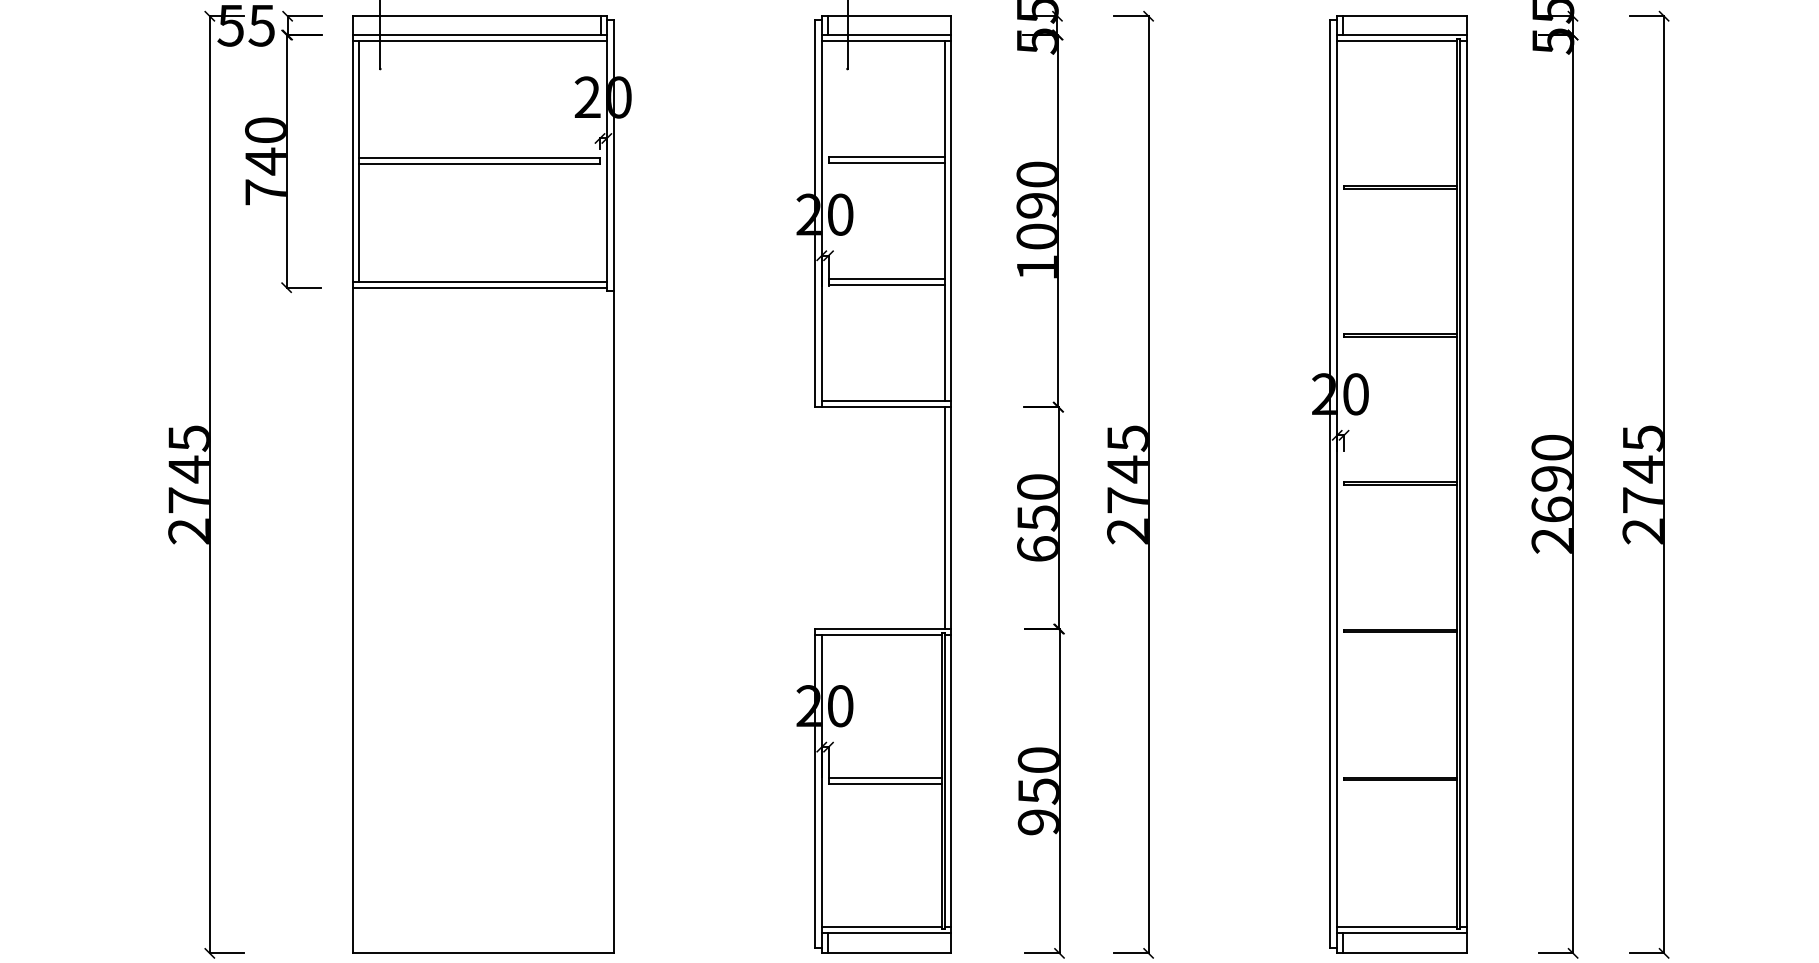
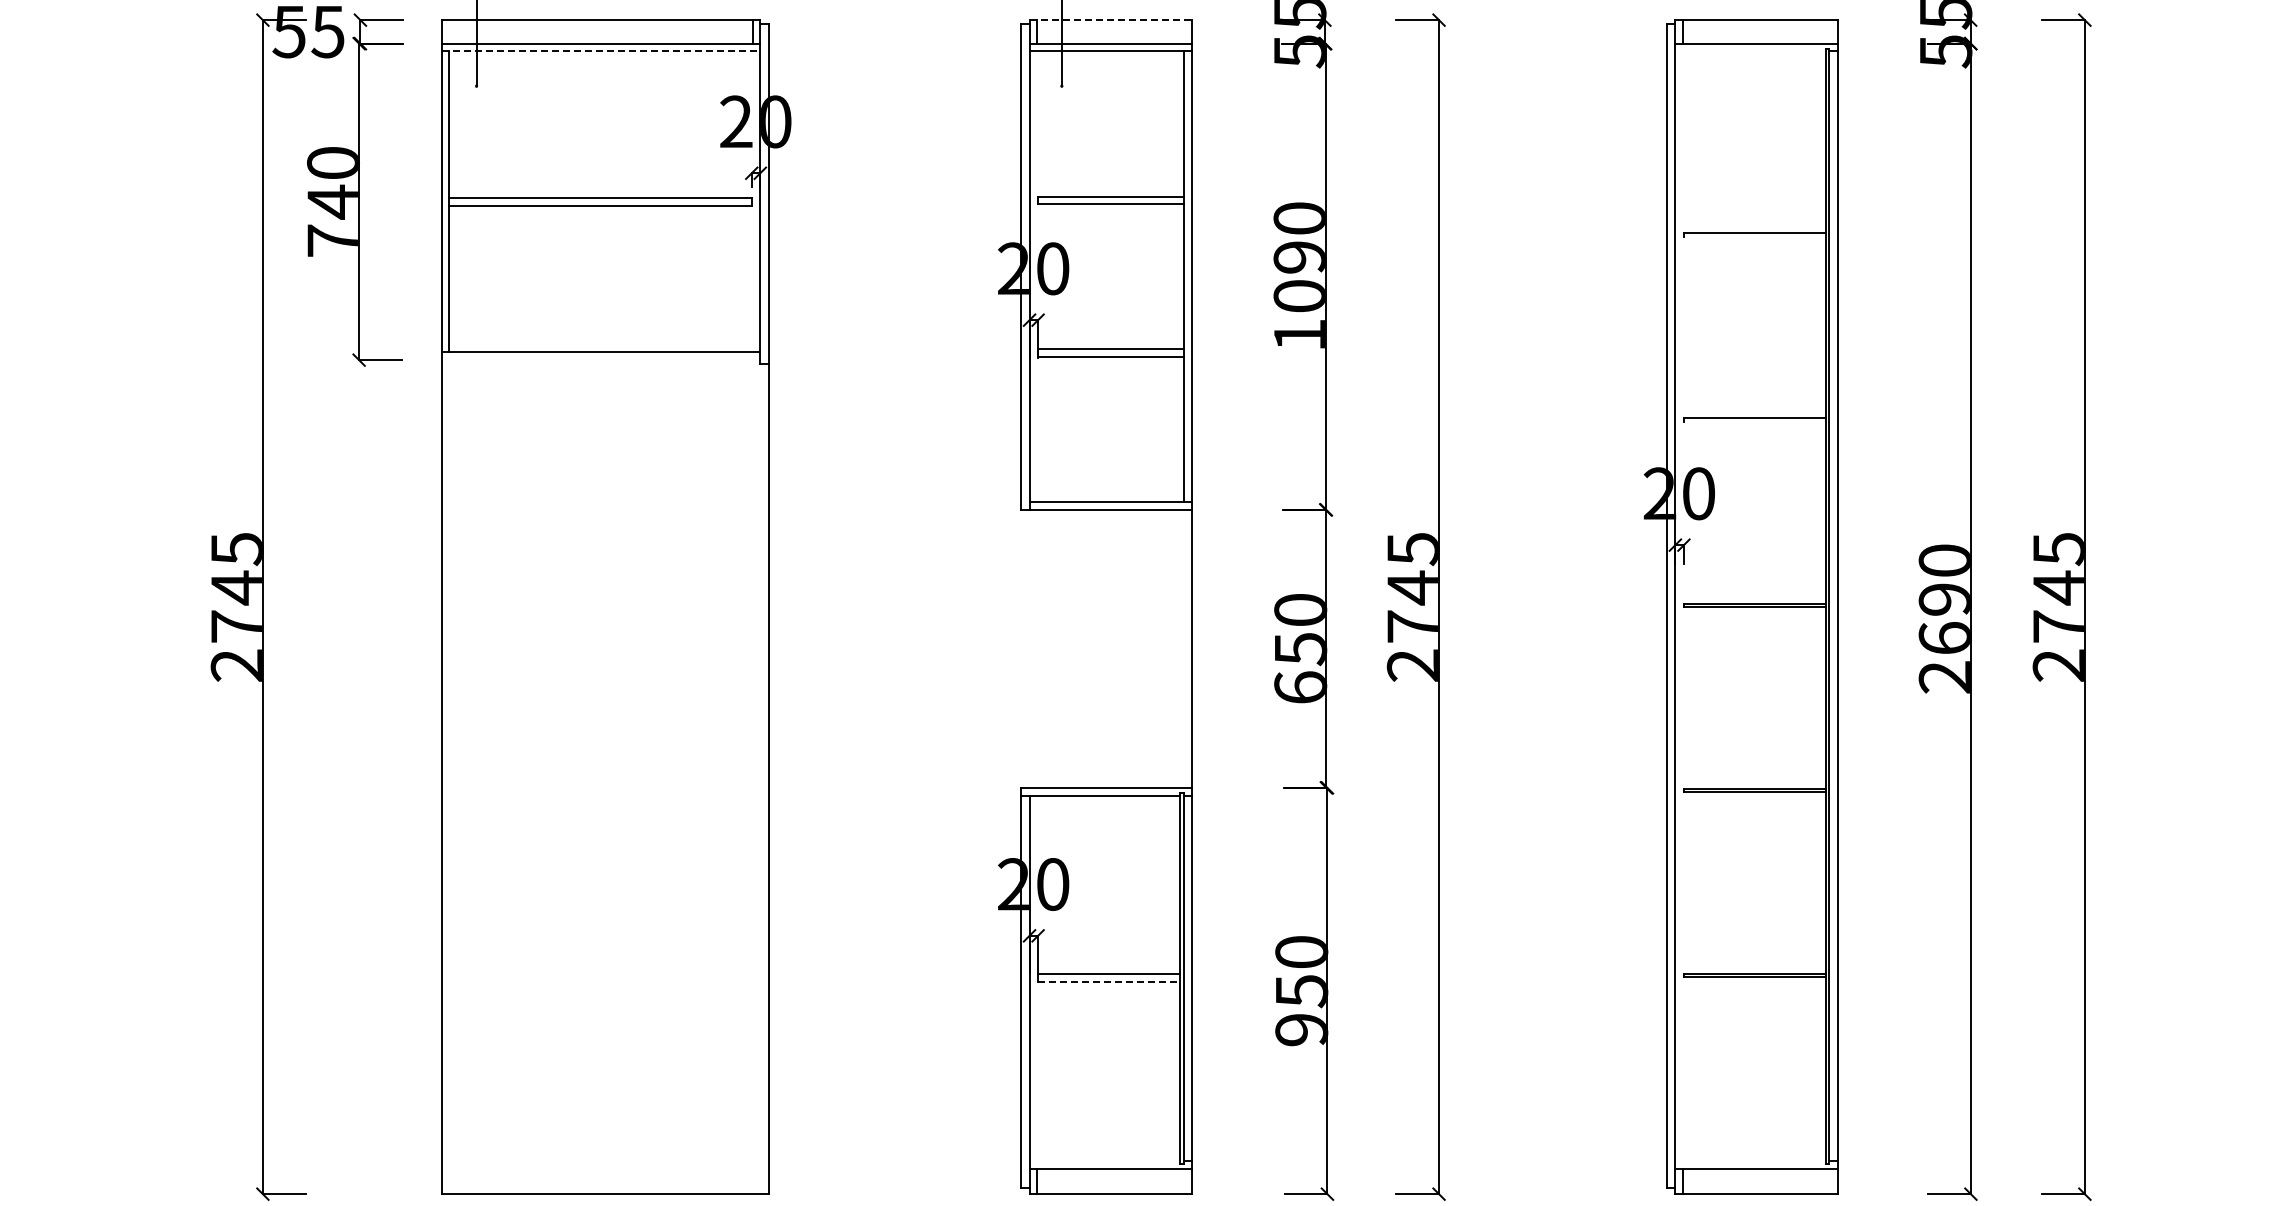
line: (887, 16) -> (1111, 20), solid -> dashed
line: (480, 41) -> (601, 51), solid -> dashed
line: (1397, 41) -> (1750, 51), removed
line: (1400, 188) -> (1754, 236), removed
line: (479, 287) -> (600, 360), removed
line: (1400, 336) -> (1754, 421), removed
line: (945, 517) -> (1184, 648), removed
line: (884, 784) -> (1108, 982), solid -> dashed
line: (881, 926) -> (1104, 1160), removed
line: (1397, 926) -> (1750, 1160), removed

